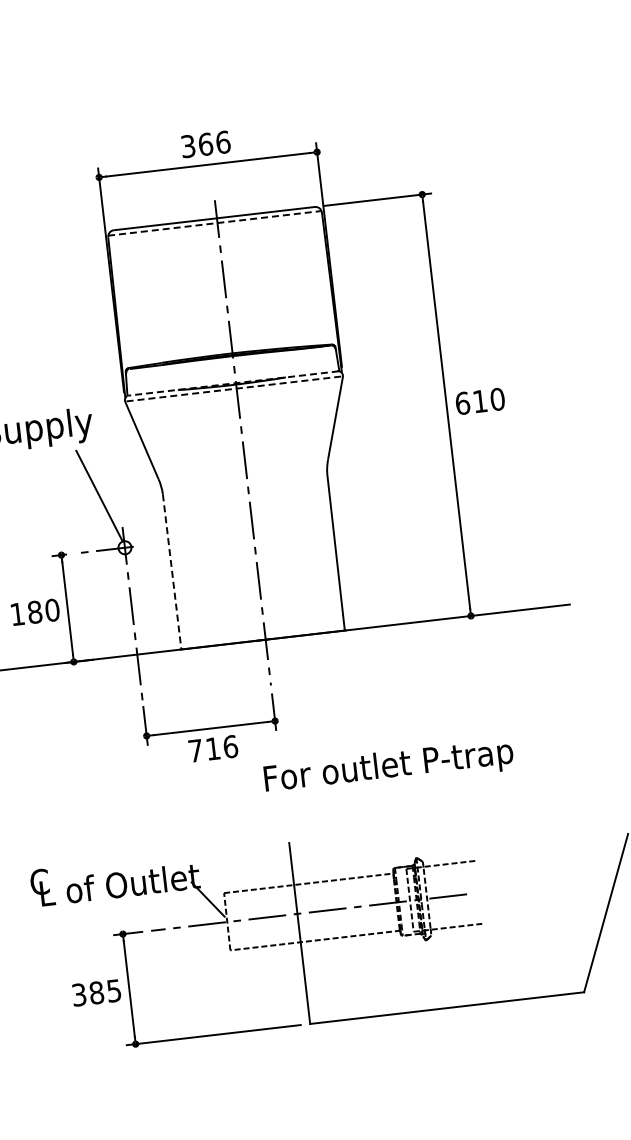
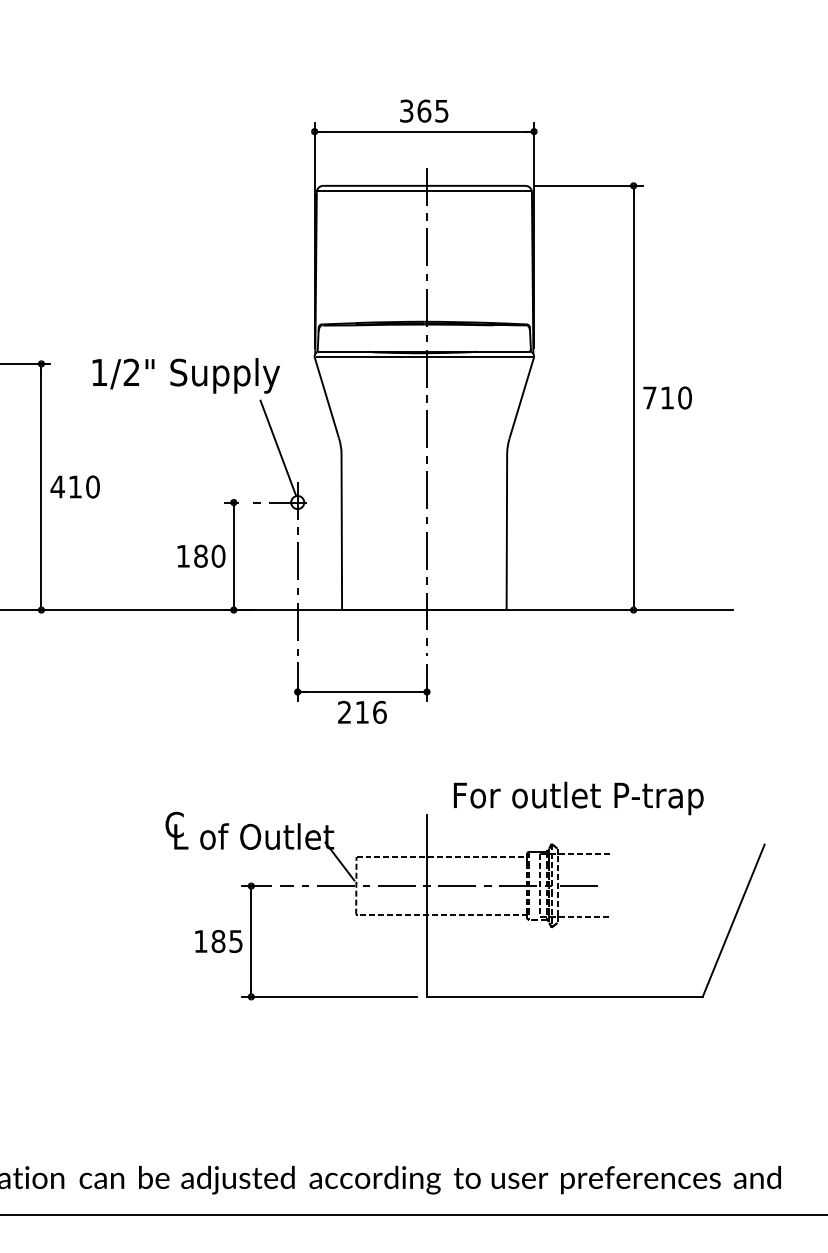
text: (222, 141) -> (441, 110), 366 -> 365
line: (215, 223) -> (424, 190), dashed -> solid
line: (232, 383) -> (423, 351), dashed -> solid
line: (234, 389) -> (424, 357), dashed -> solid
text: (462, 402) -> (649, 397), 610 -> 710
line: (171, 572) -> (341, 532), dashed -> solid
text: (195, 749) -> (344, 711), 716 -> 216
text: (388, 767) -> (578, 798), moved
text: (78, 994) -> (200, 941), 385 -> 185

